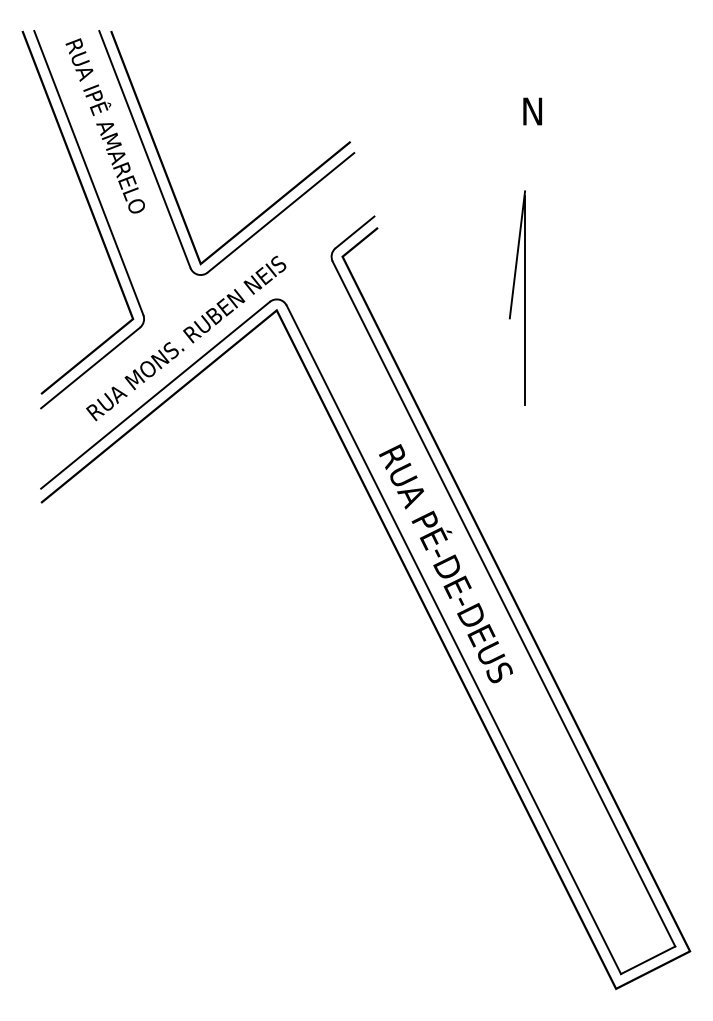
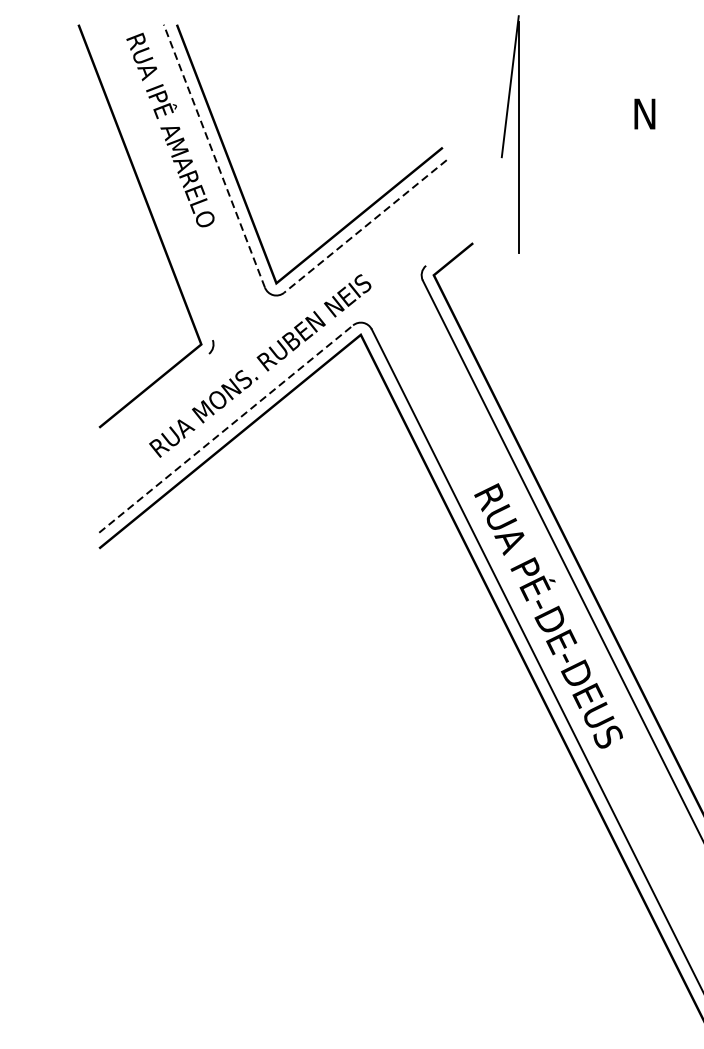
line: (144, 149) -> (213, 156), solid -> dashed
line: (88, 173) -> (151, 182), removed
line: (280, 212) -> (364, 226), solid -> dashed
line: (354, 232) -> (447, 248), removed
part: (516, 297) -> (509, 134), moved
line: (90, 367) -> (154, 398), removed
line: (155, 395) -> (226, 429), solid -> dashed

